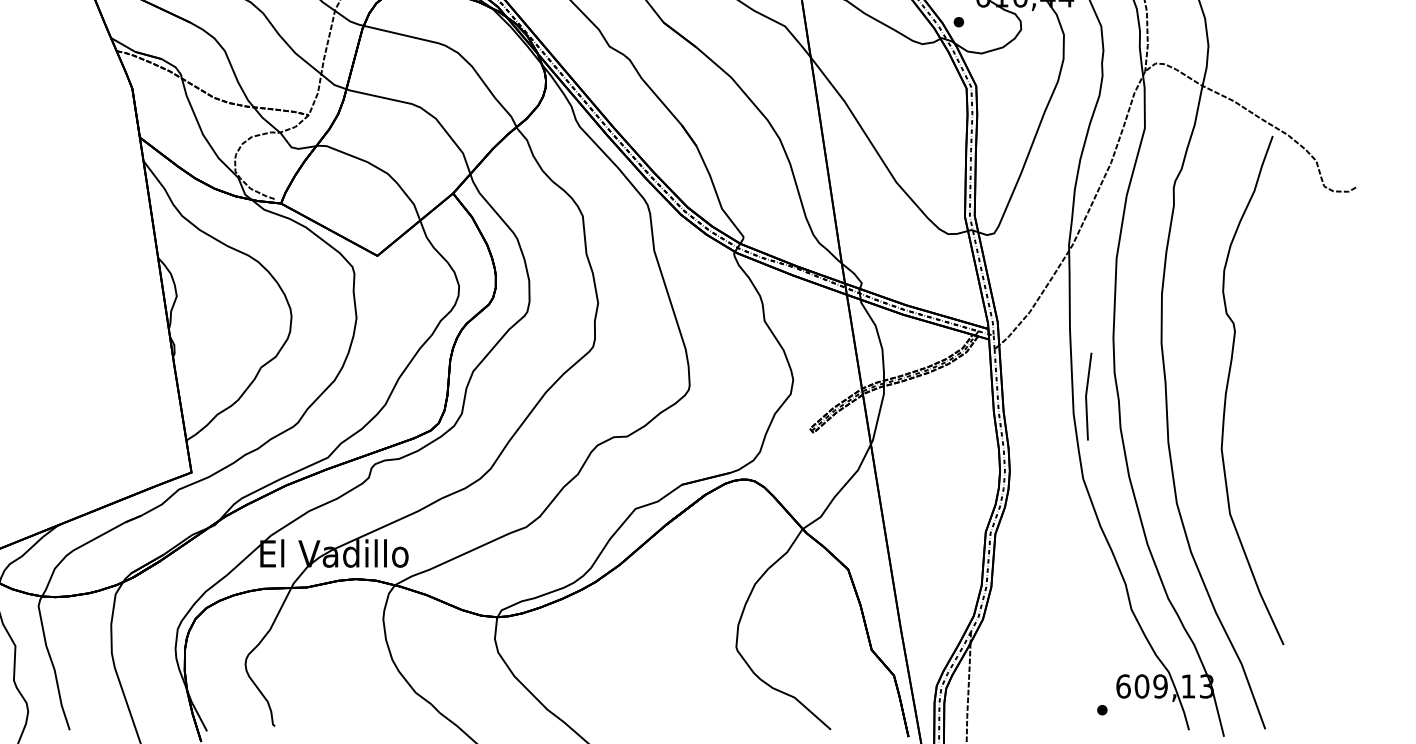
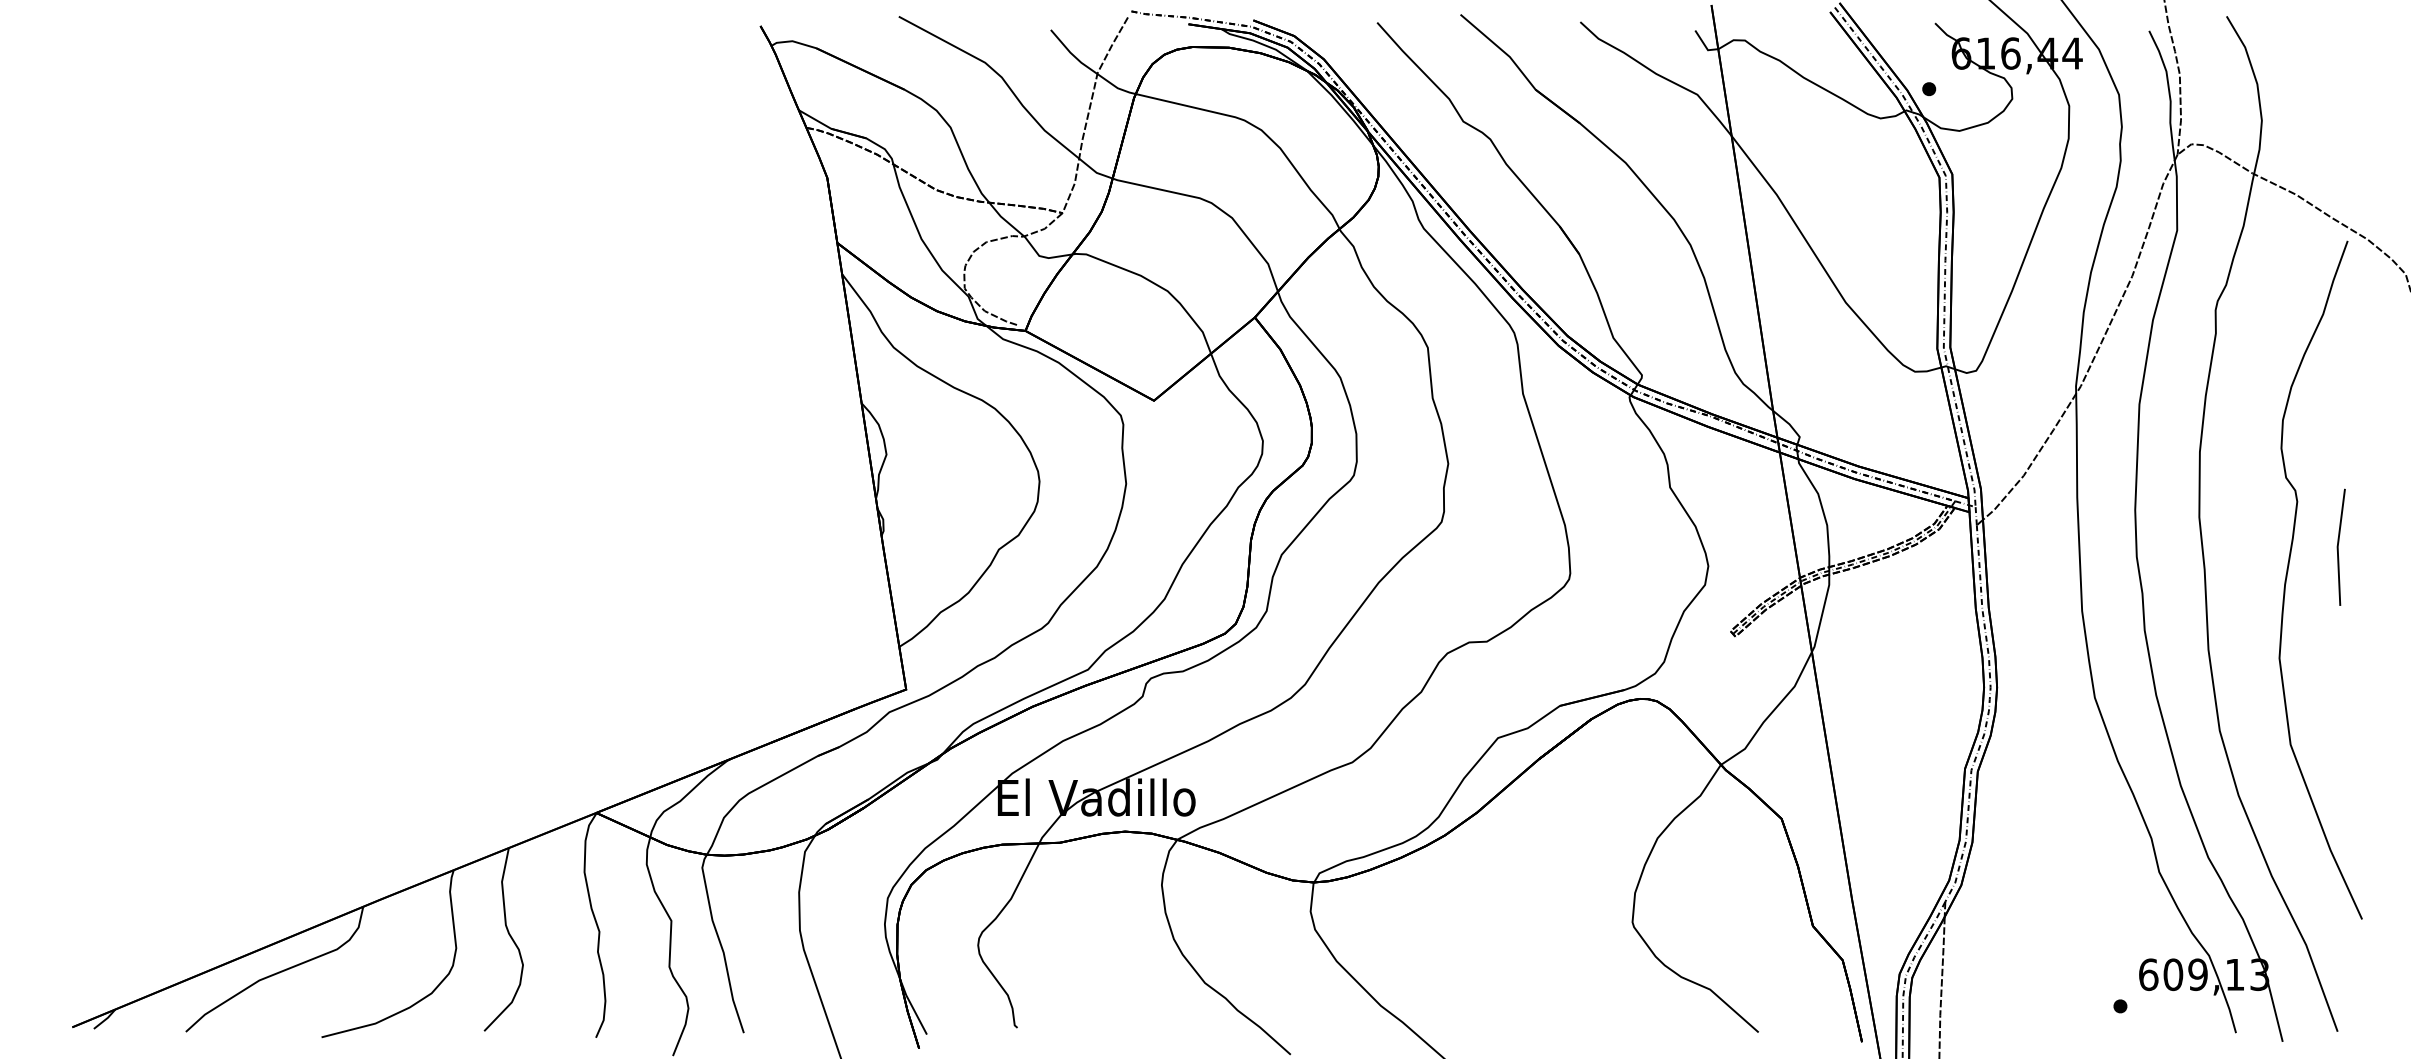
line: (1086, 395) -> (2338, 546), moved

